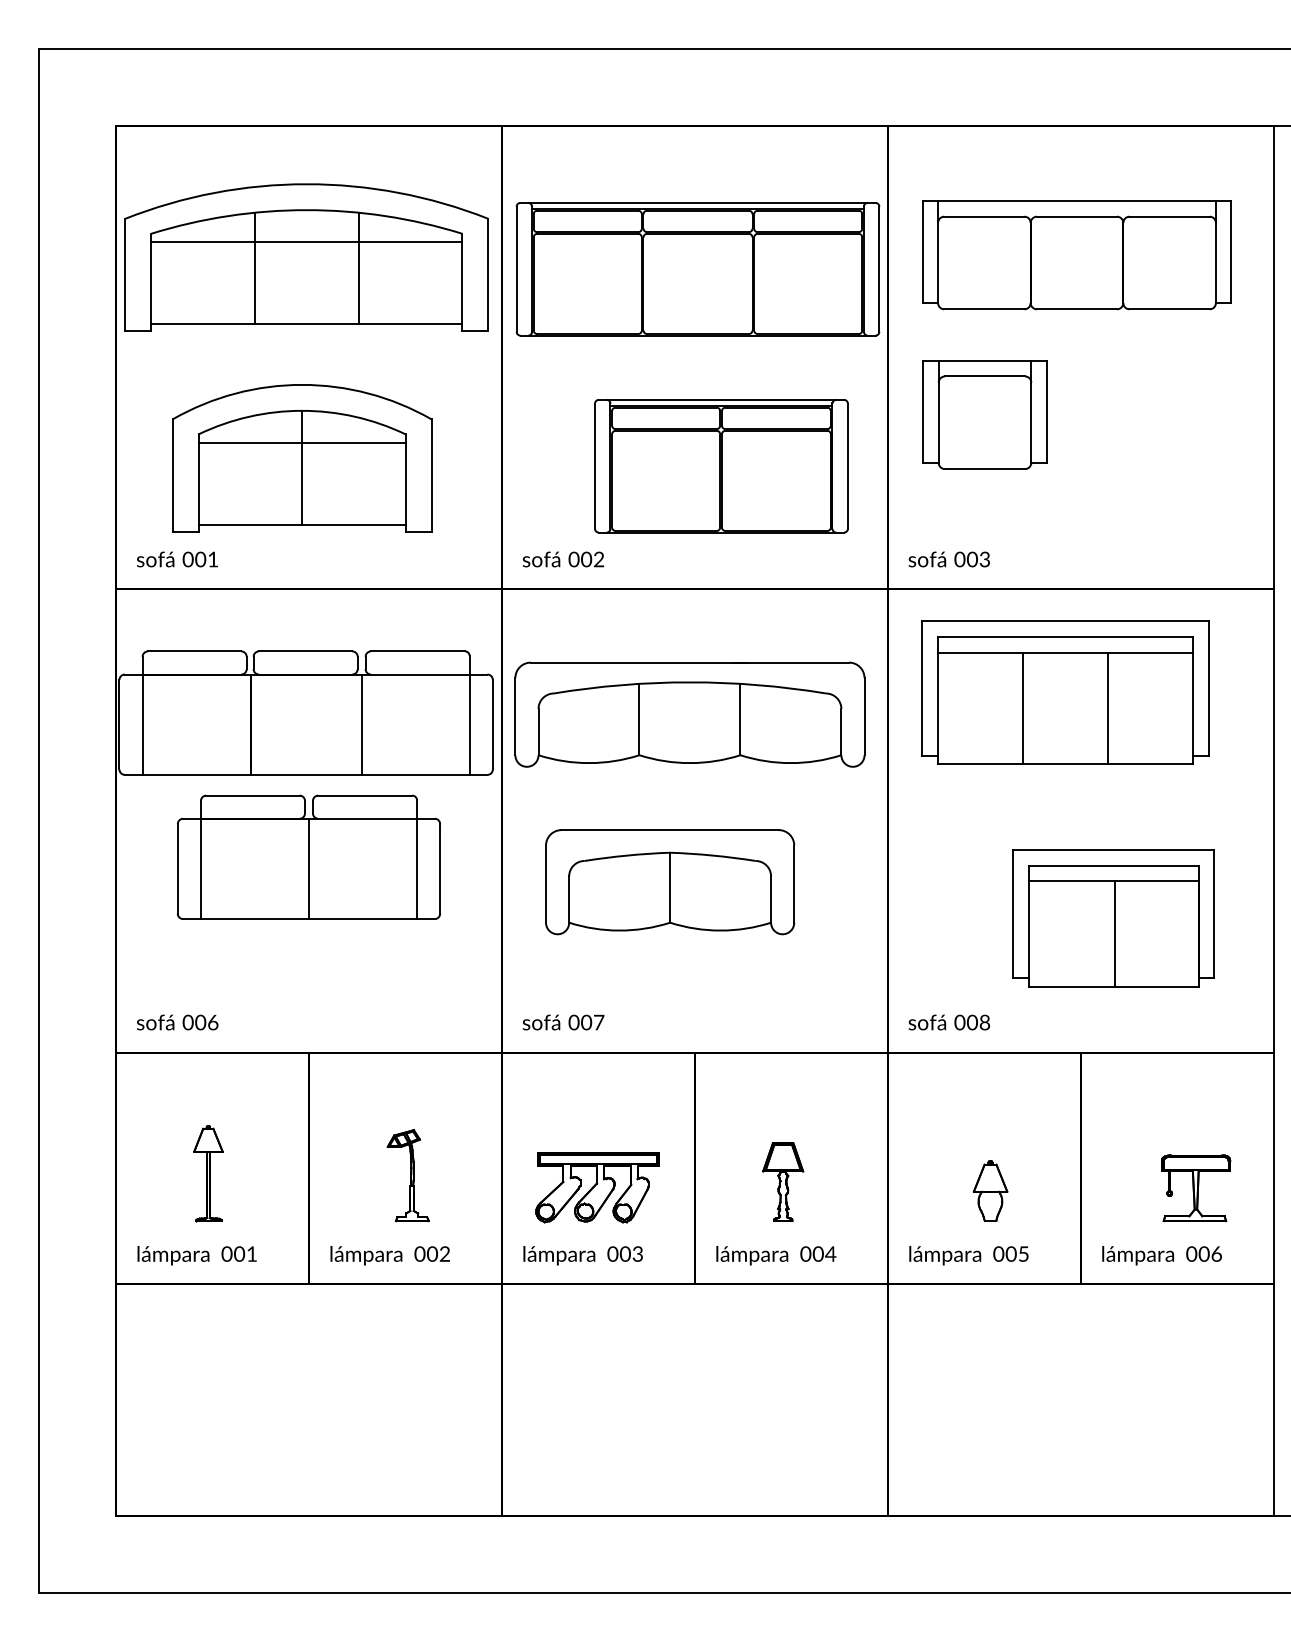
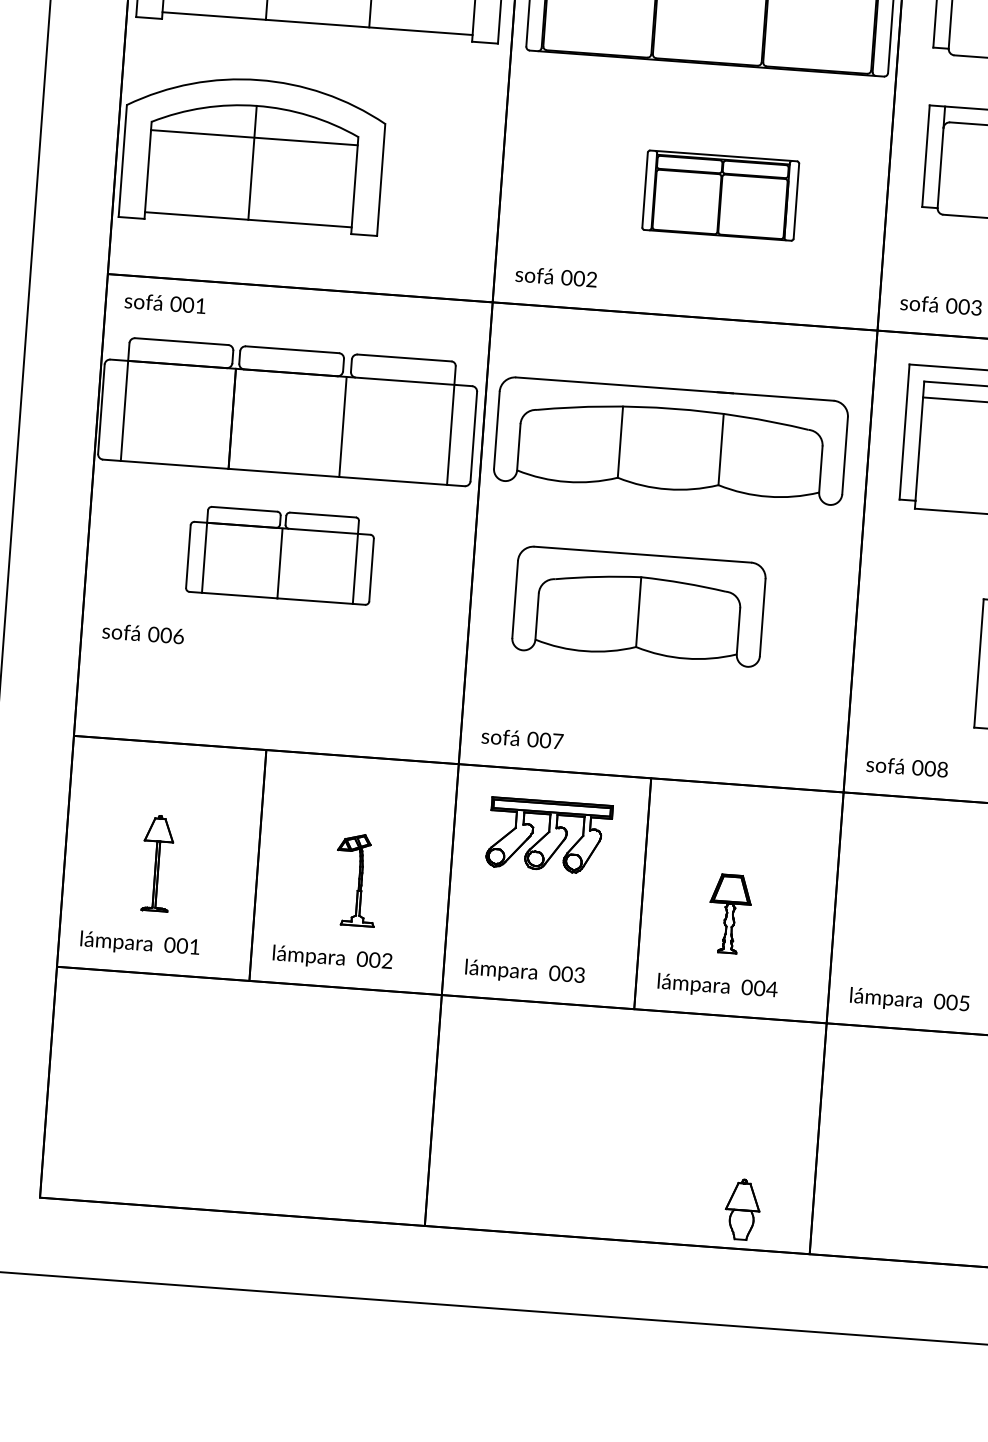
part: (302, 458) -> (253, 153), moved
part: (721, 466) -> (720, 195), size x0.6
text: (177, 559) -> (165, 303), moved
part: (308, 856) -> (280, 554), size x0.7
text: (177, 1022) -> (143, 633), moved
part: (597, 1187) -> (549, 835), moved
part: (990, 1190) -> (742, 1209), moved

